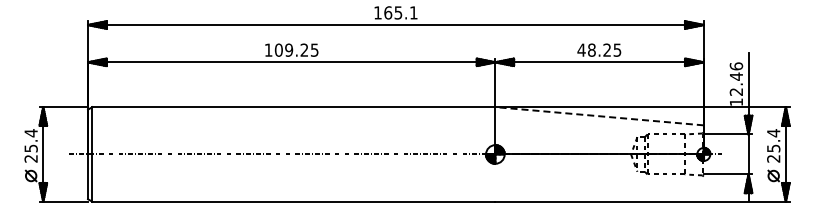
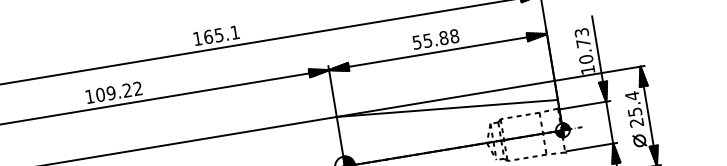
text: (314, 49) -> (137, 88), 109.25 -> 109.22
text: (599, 49) -> (435, 38), 48.25 -> 55.88
text: (736, 78) -> (583, 45), 12.46 -> 10.73
line: (599, 116) -> (447, 108), dashed -> solid

